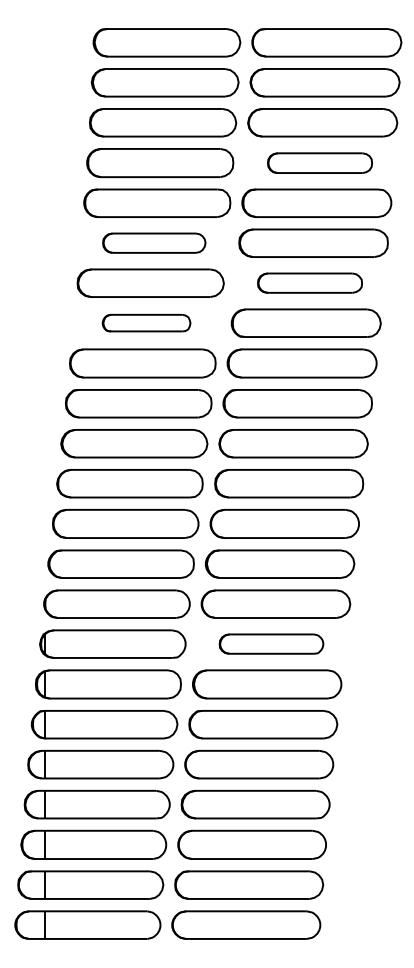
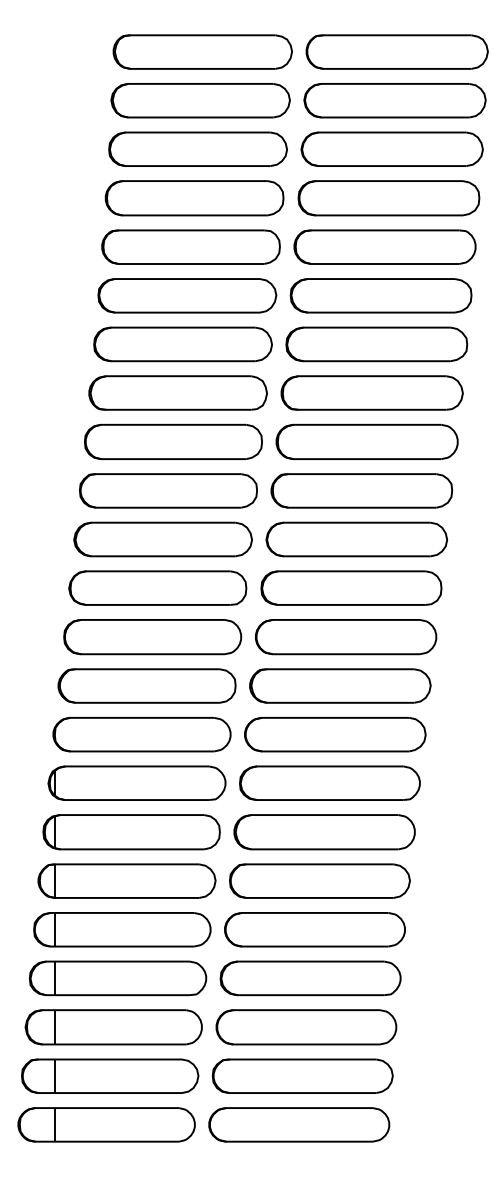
part: (319, 163) -> (388, 198), size x1.43
part: (154, 242) -> (187, 294), size x1.43
part: (309, 282) -> (376, 343), size x1.43
part: (146, 322) -> (177, 392), size x1.67
part: (271, 643) -> (329, 782), size x1.43

